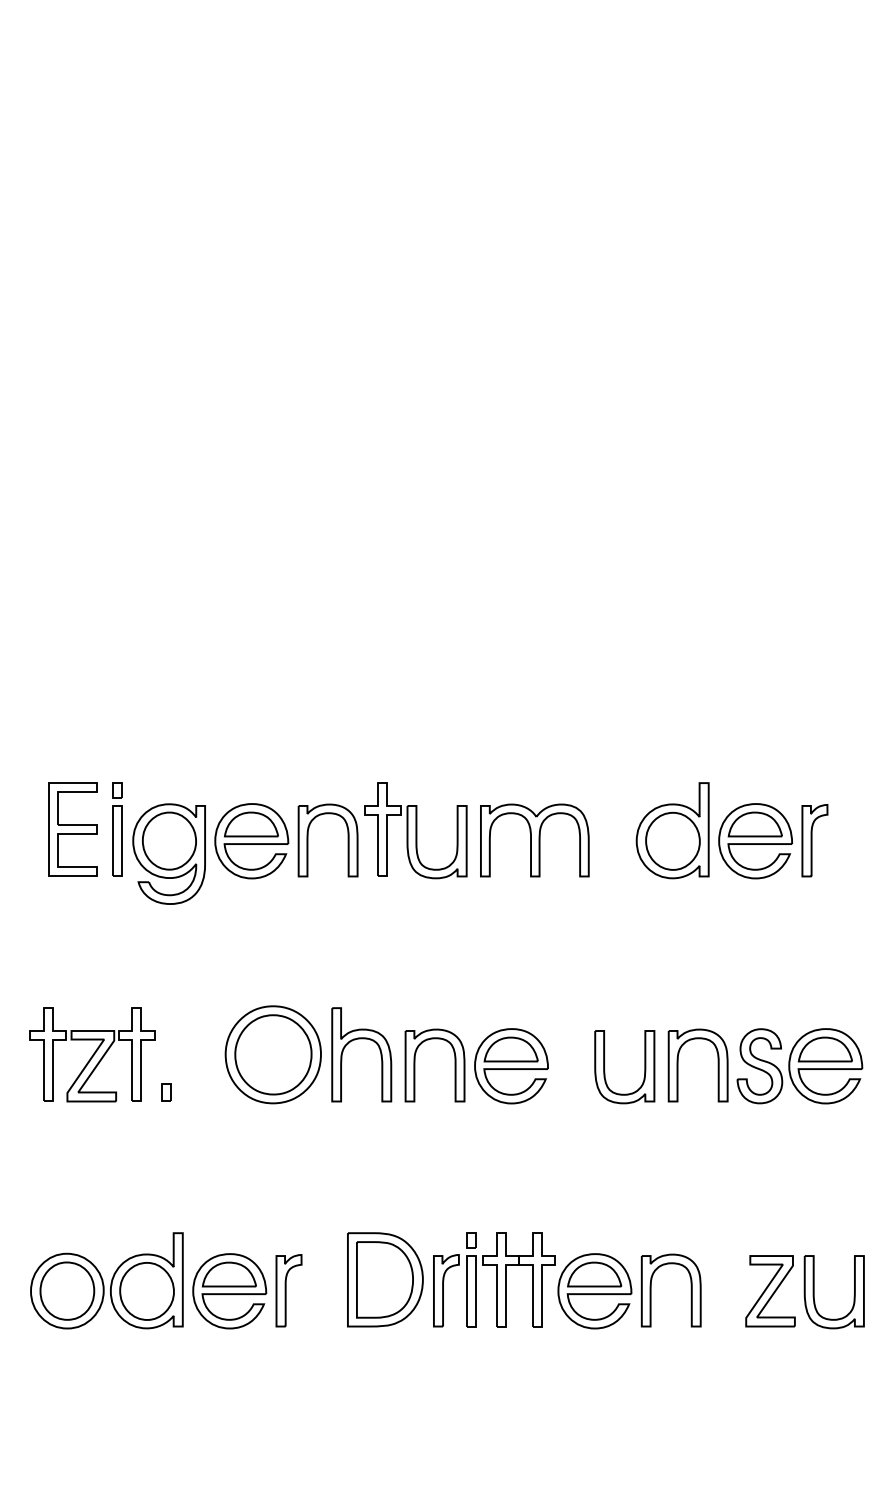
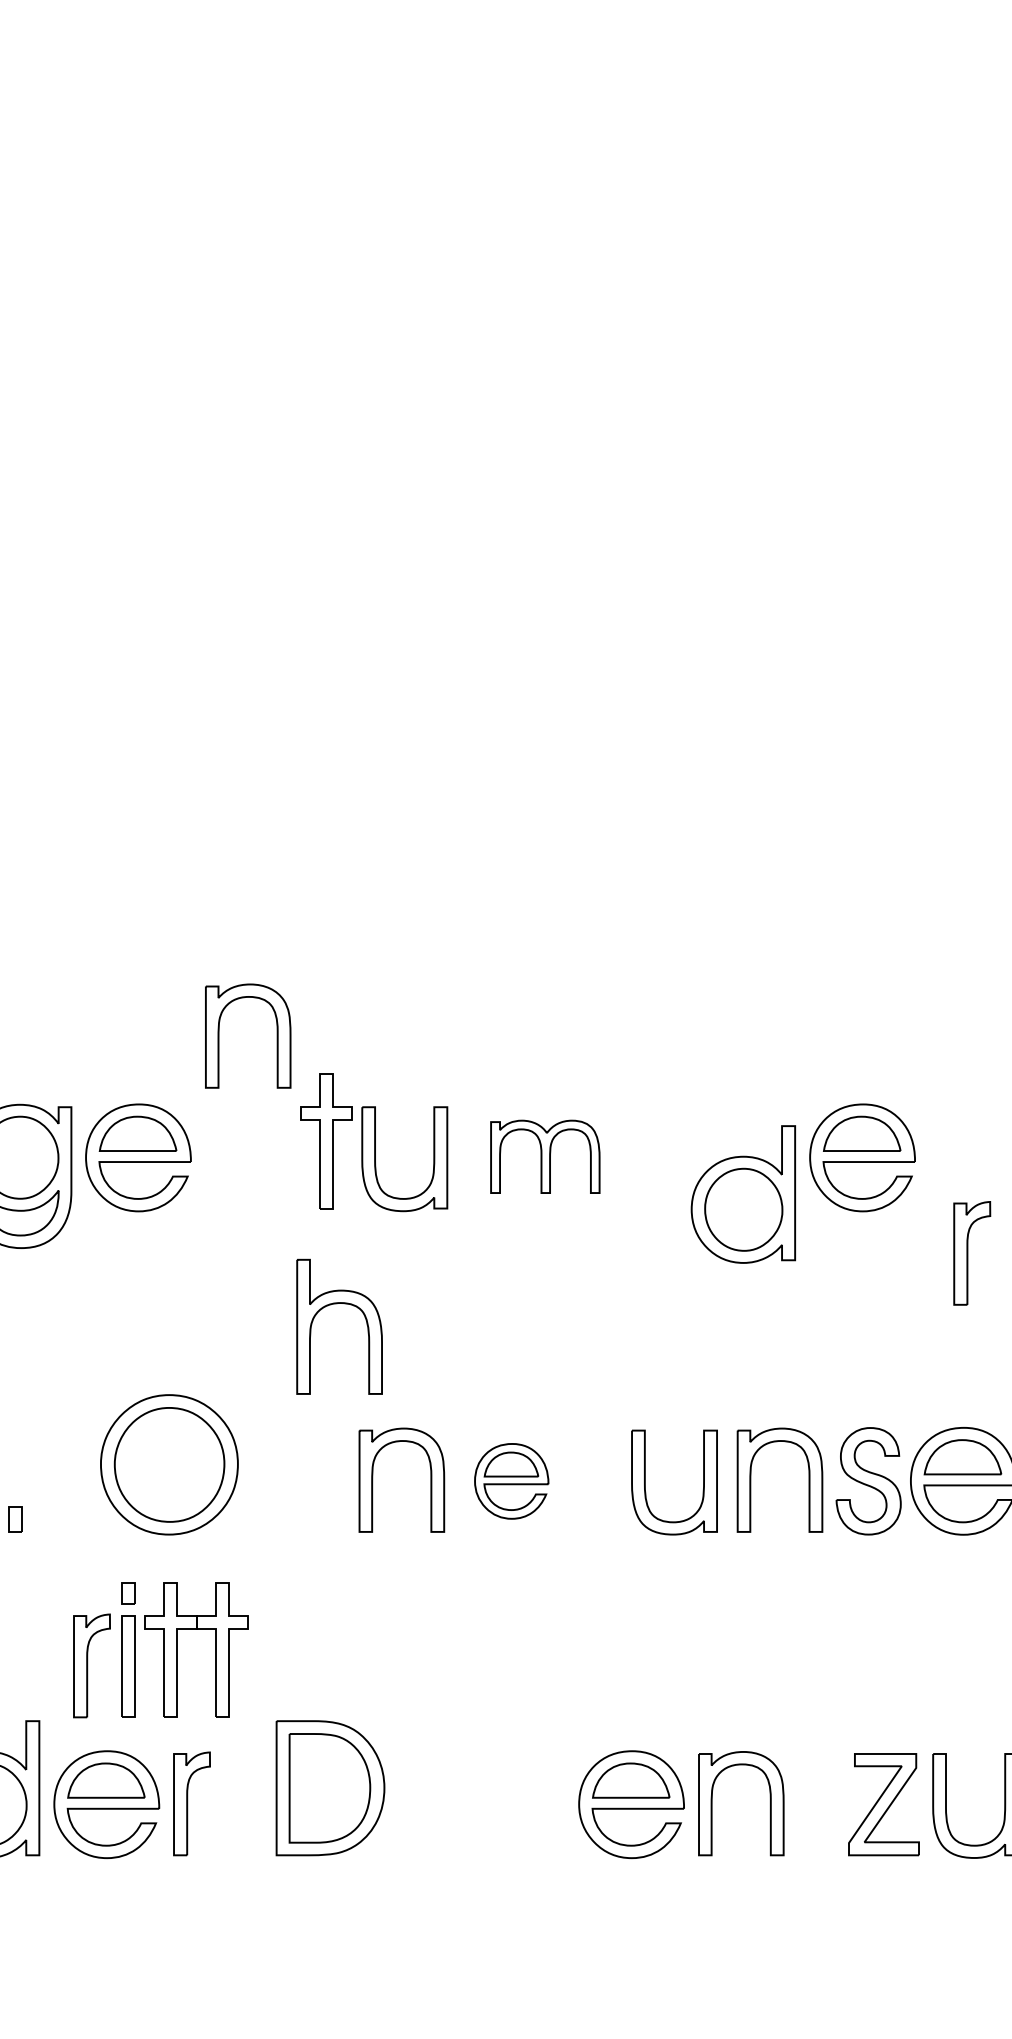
part: (672, 830) -> (743, 1194), moved
part: (308, 840) -> (219, 1036), moved
part: (534, 840) -> (544, 1156), size x0.7
part: (814, 840) -> (971, 1253), moved
part: (361, 1039) -> (339, 1304), moved
part: (511, 1066) -> (511, 1481), size x0.7
part: (494, 1279) -> (161, 1649), moved

